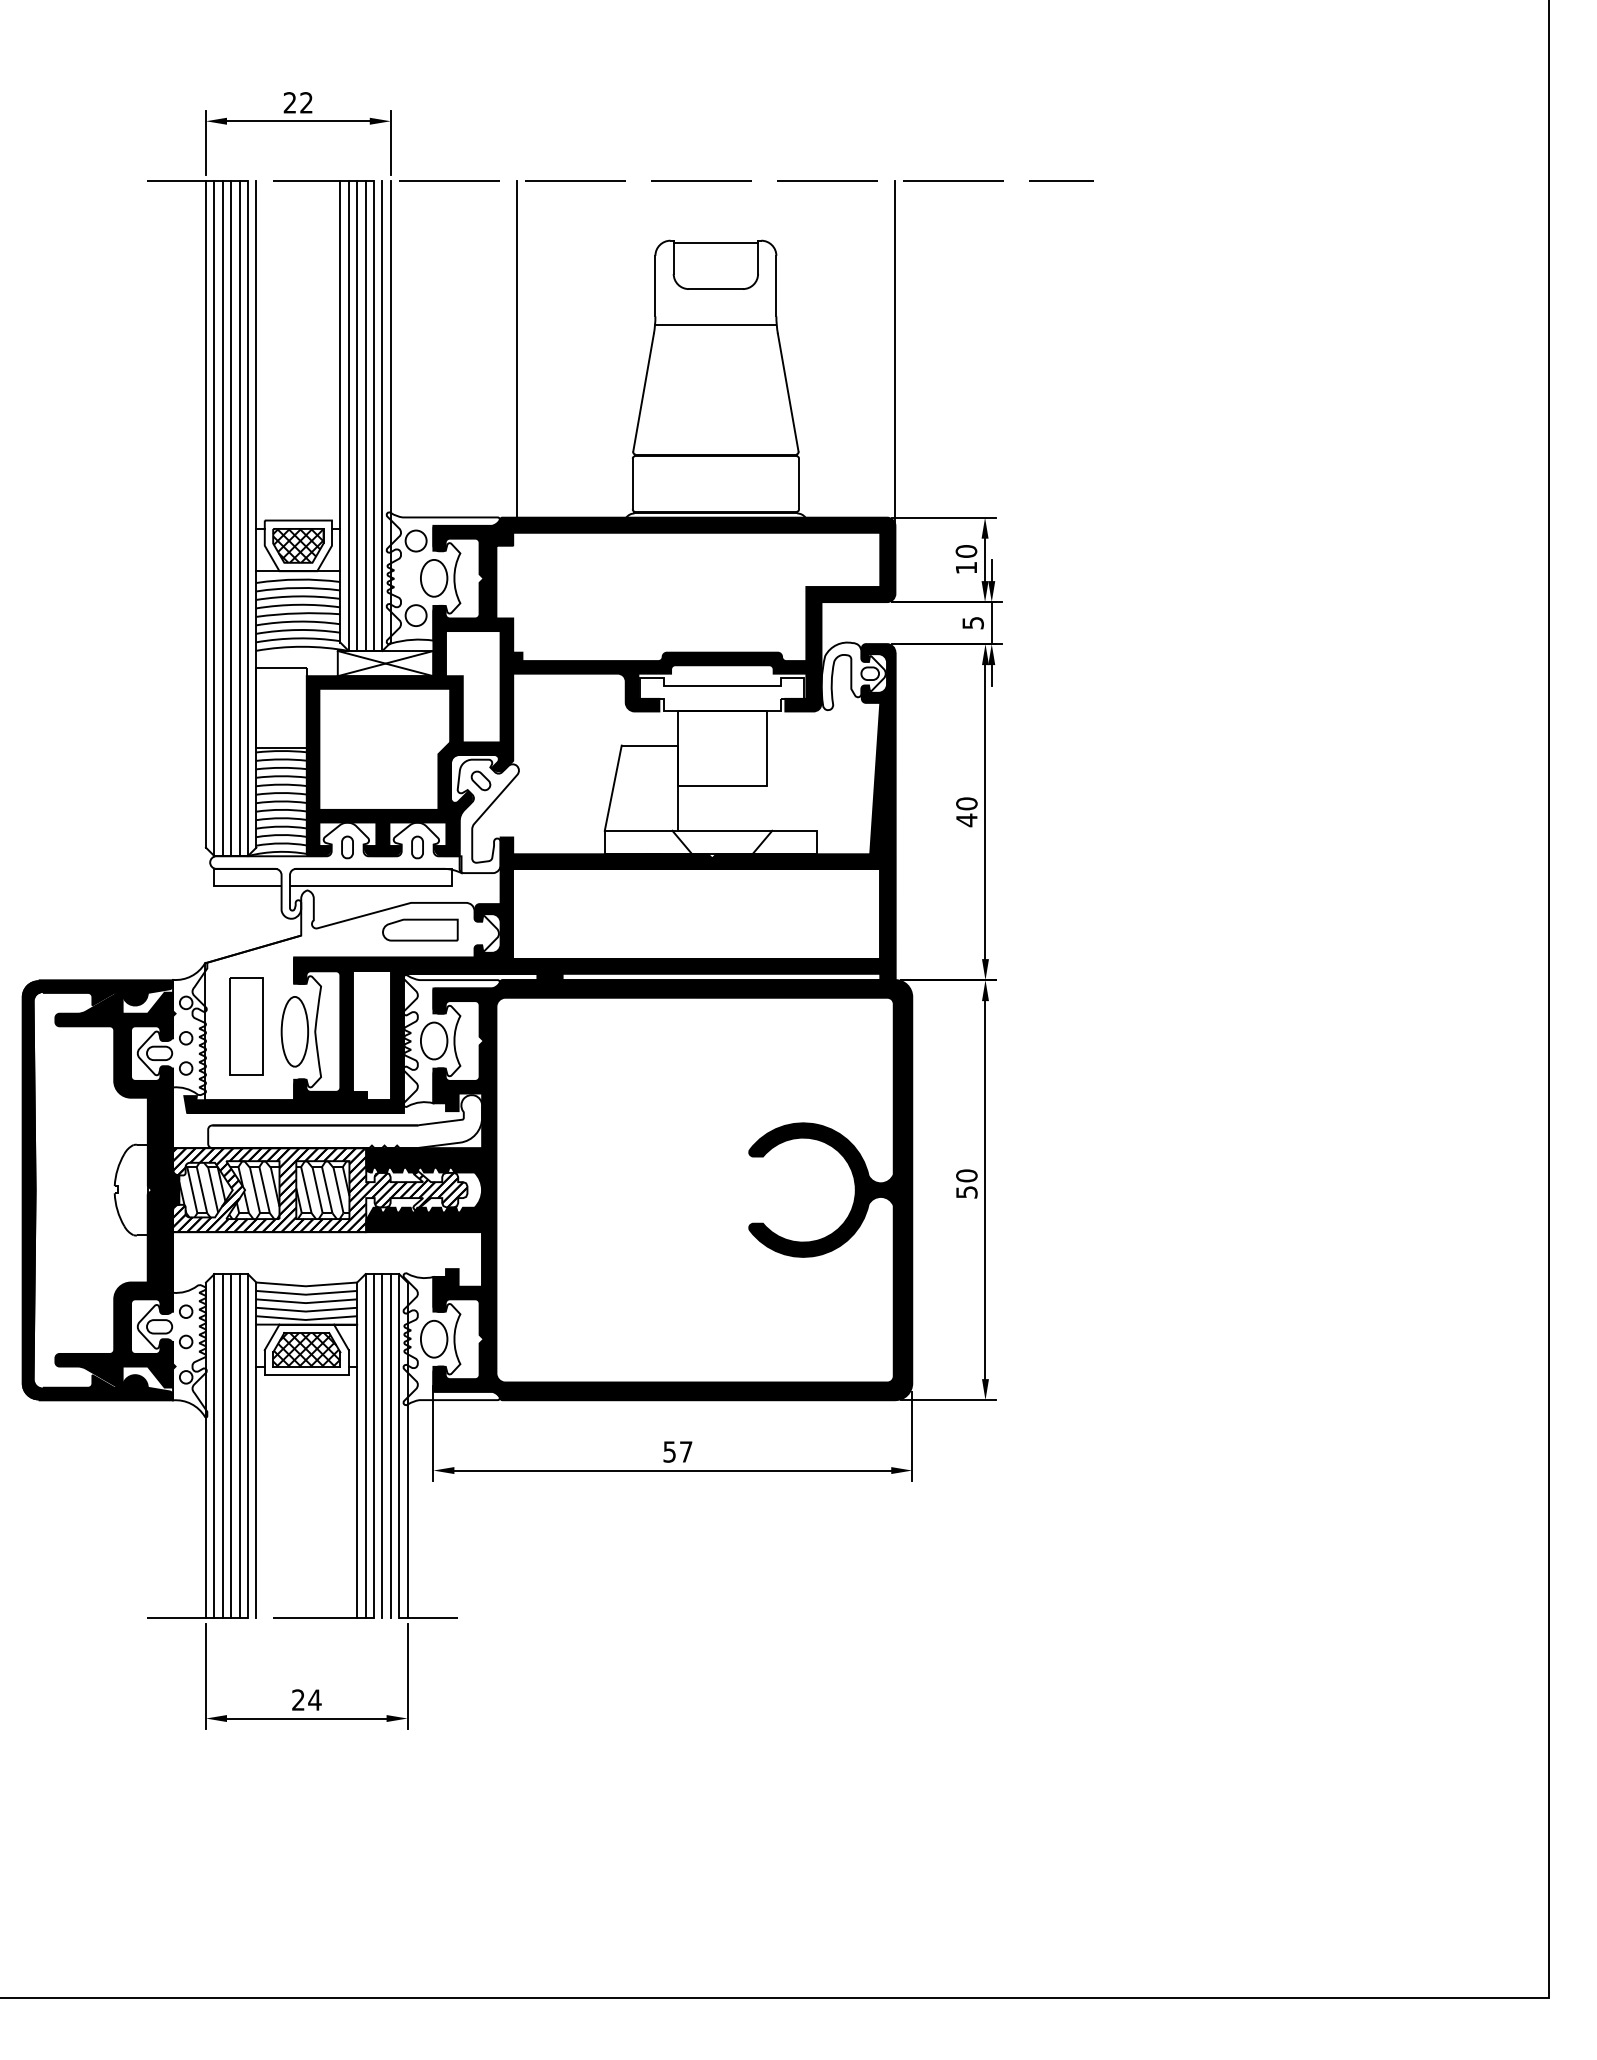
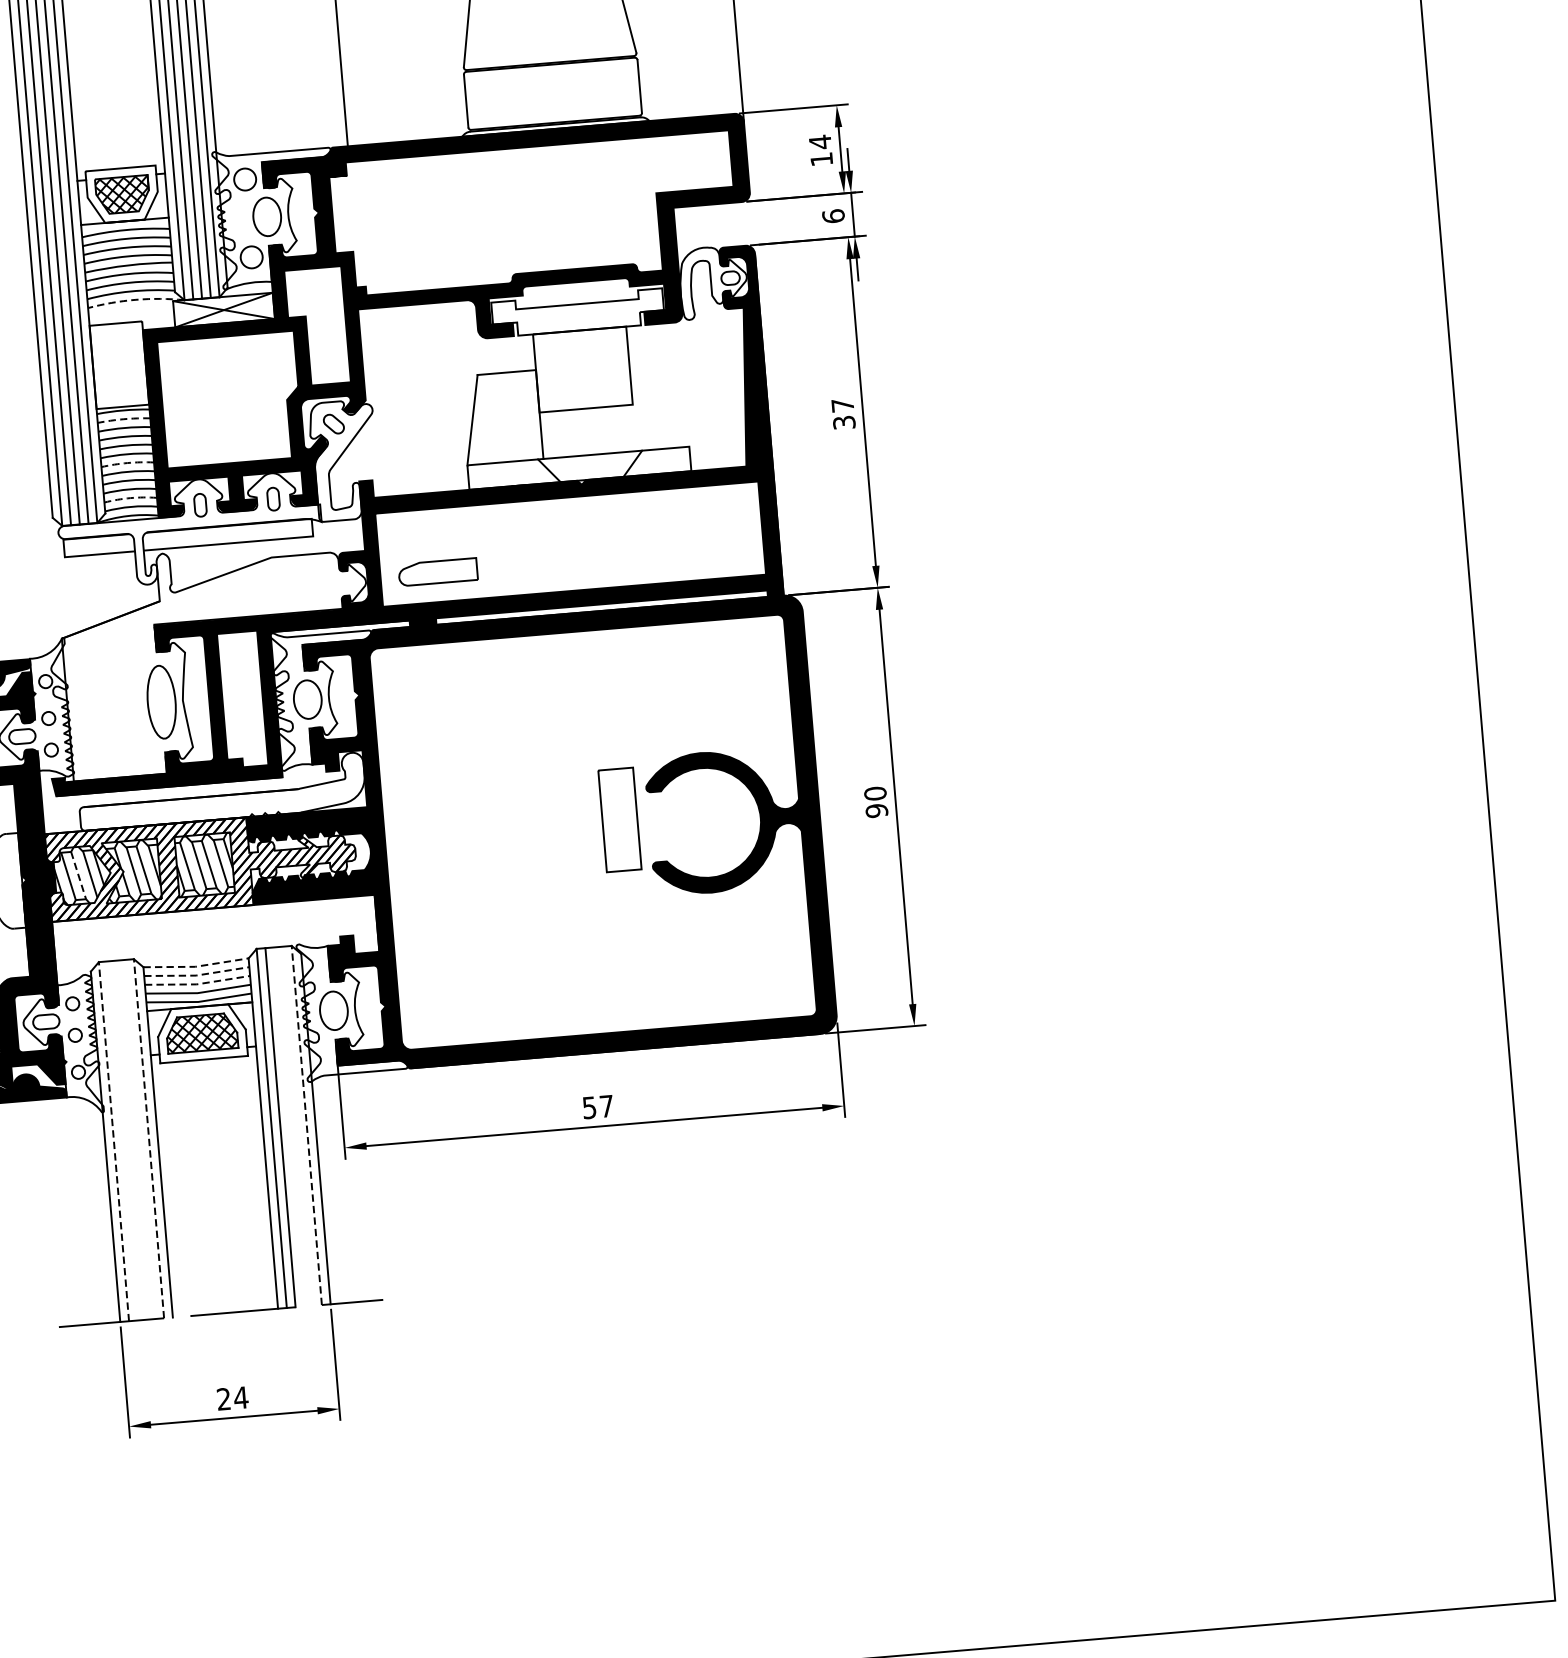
text: (966, 551) -> (820, 142), 10 -> 14
text: (972, 622) -> (832, 215), 5 -> 6
arc: (302, 646) -> (135, 299), solid -> dashed
arc: (281, 759) -> (123, 419), solid -> dashed
arc: (281, 801) -> (127, 463), solid -> dashed
text: (966, 812) -> (843, 414), 40 -> 37
arc: (281, 835) -> (130, 498), solid -> dashed
part: (420, 929) -> (438, 571), moved
part: (246, 1026) -> (619, 820), moved
line: (202, 1190) -> (79, 875), solid -> dashed
text: (966, 1192) -> (876, 811), 50 -> 90
line: (306, 1286) -> (196, 966), solid -> dashed
line: (306, 1294) -> (196, 975), solid -> dashed
line: (306, 1303) -> (197, 984), solid -> dashed
line: (214, 1445) -> (114, 1140), solid -> dashed
line: (247, 1445) -> (148, 1138), solid -> dashed
line: (399, 1445) -> (307, 1124), solid -> dashed
line: (222, 1446) -> (122, 1141), removed
line: (231, 1446) -> (131, 1140), removed
line: (239, 1446) -> (140, 1139), removed
line: (382, 1446) -> (289, 1127), removed
line: (390, 1446) -> (297, 1126), removed

